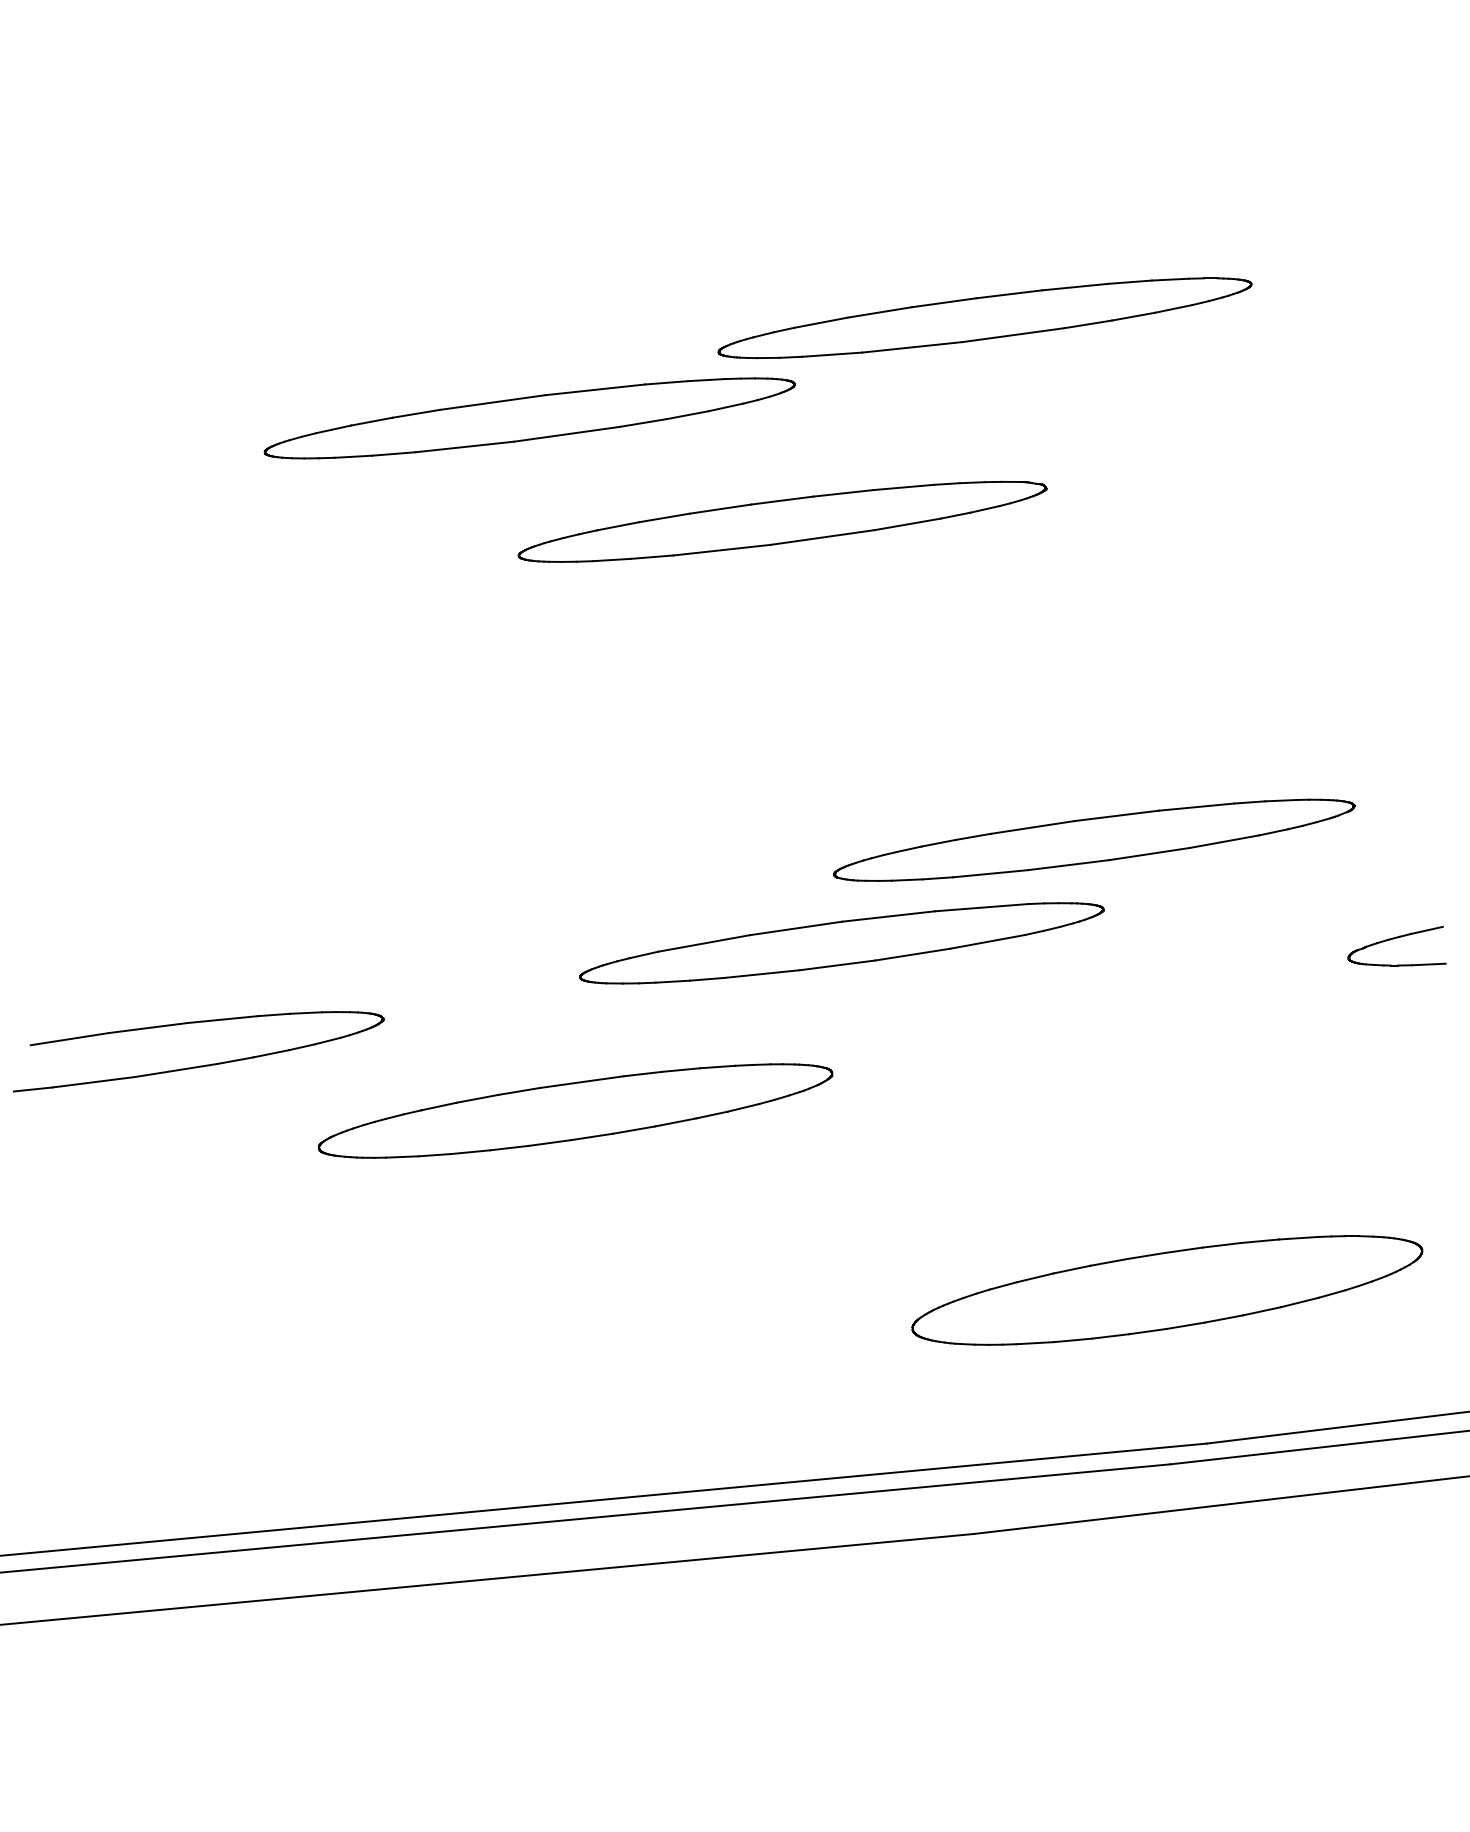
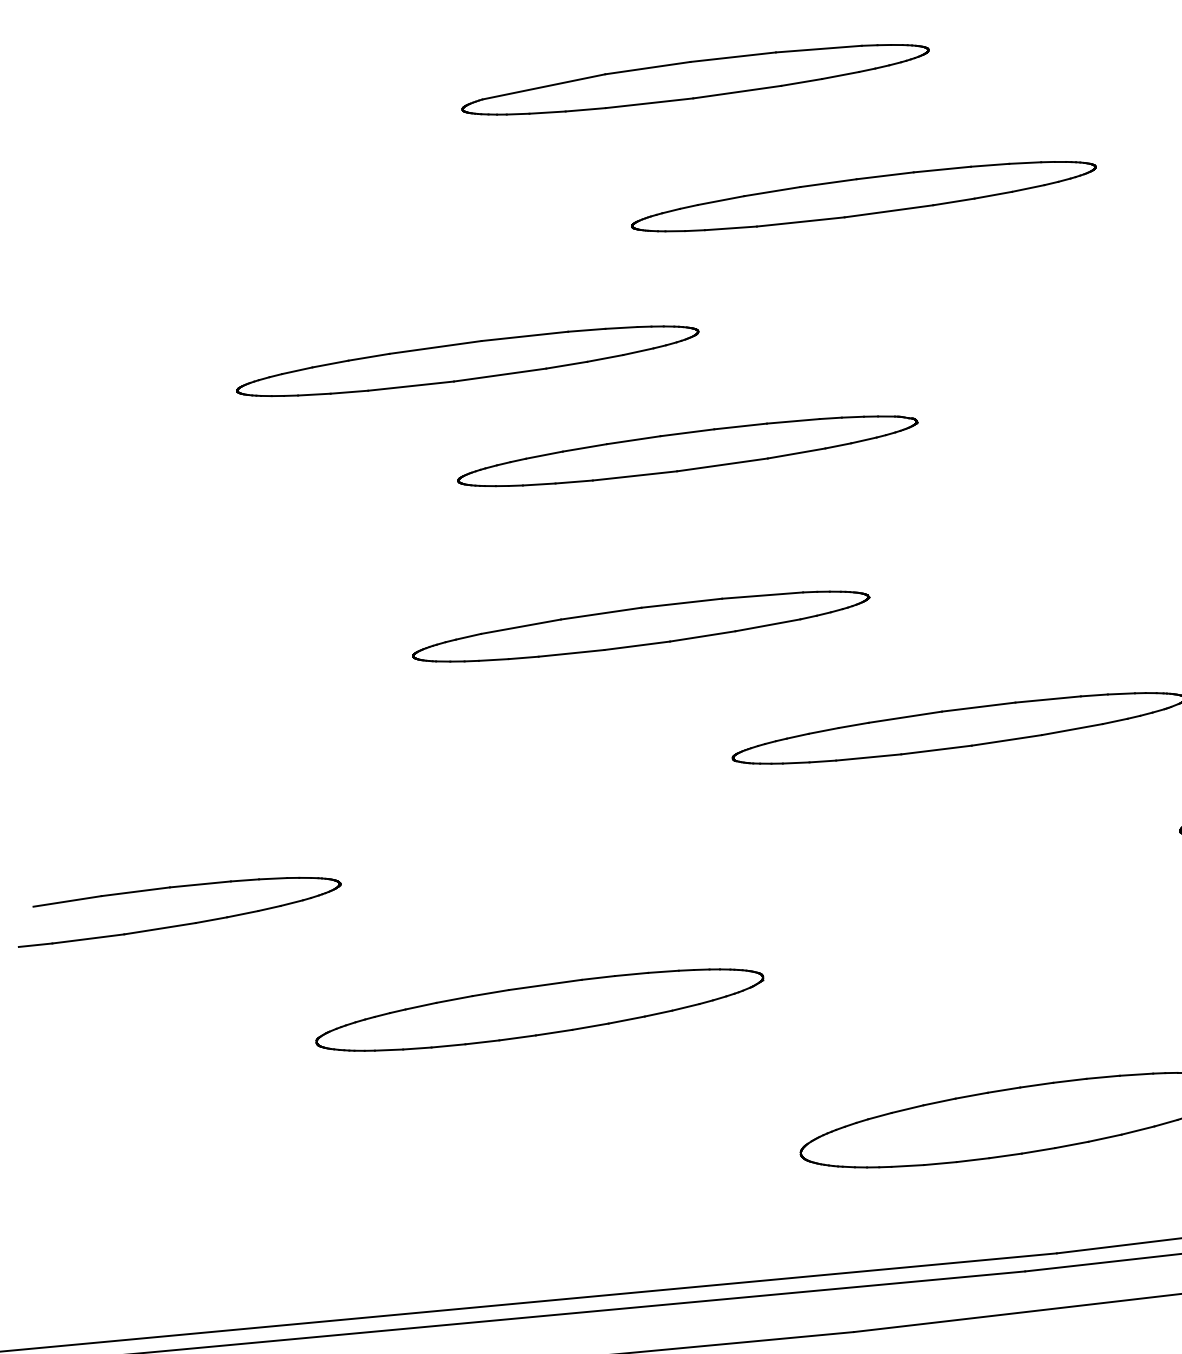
part: (791, 94) -> (695, 79), added
part: (984, 318) -> (863, 196), moved
part: (841, 943) -> (640, 626), moved
part: (575, 1110) -> (539, 1009), moved

